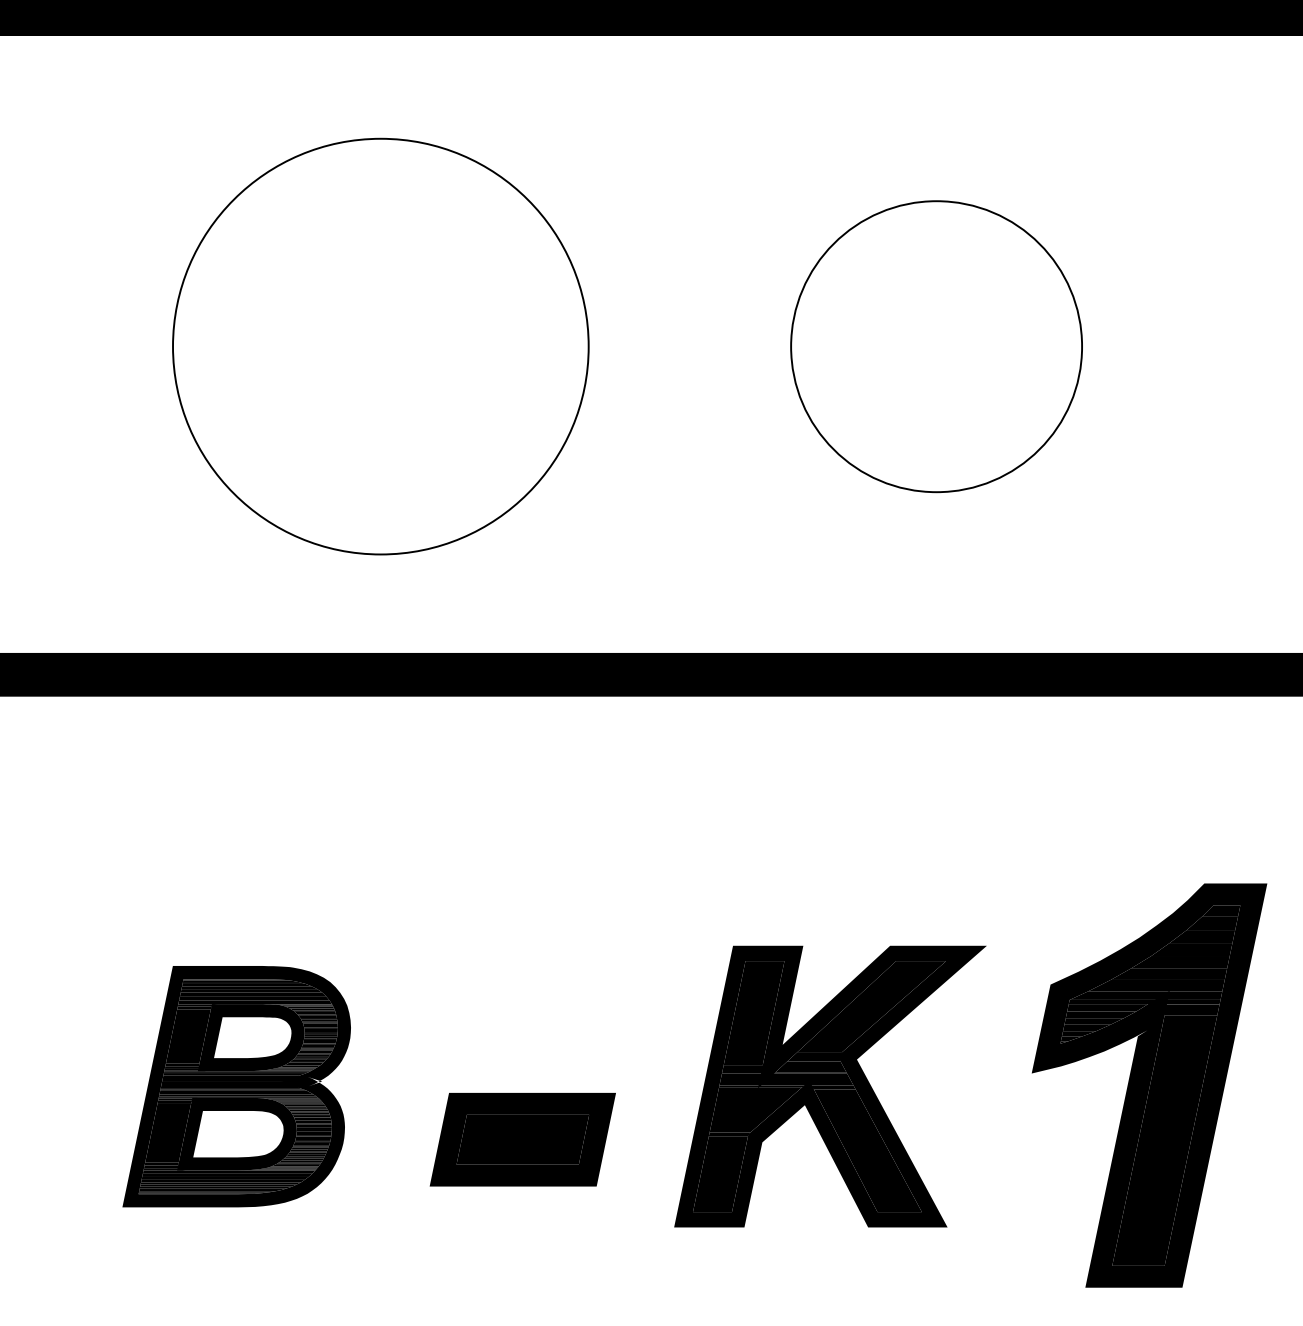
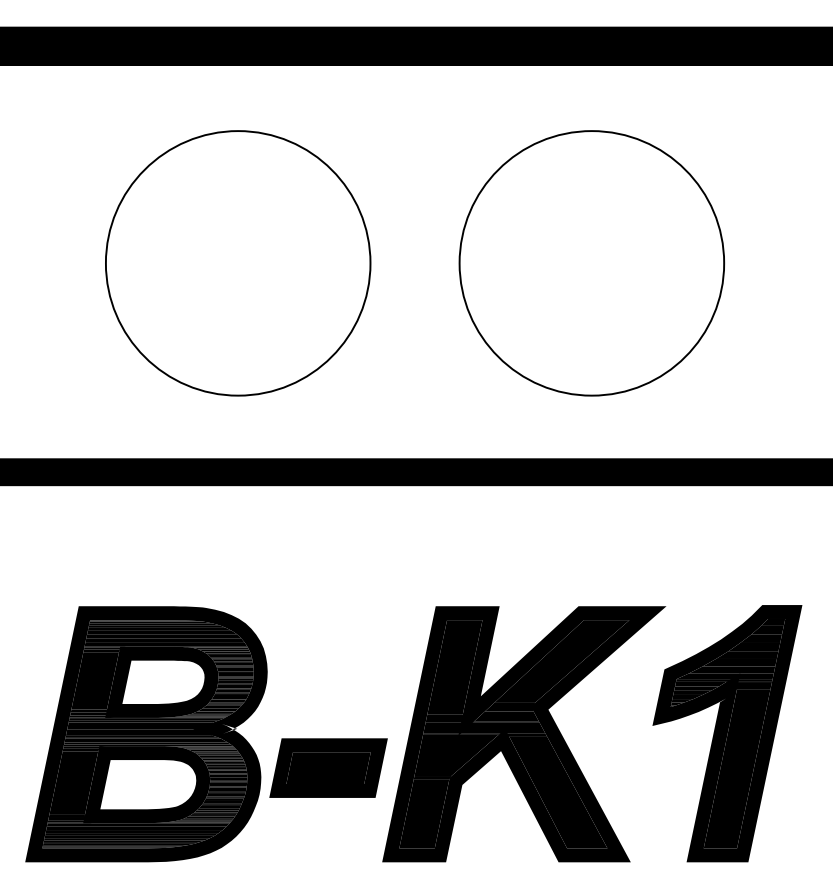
part: (935, 346) -> (591, 263), size x1.43
part: (236, 1086) -> (146, 734), size x1.67
part: (830, 1086) -> (524, 734), size x1.43

